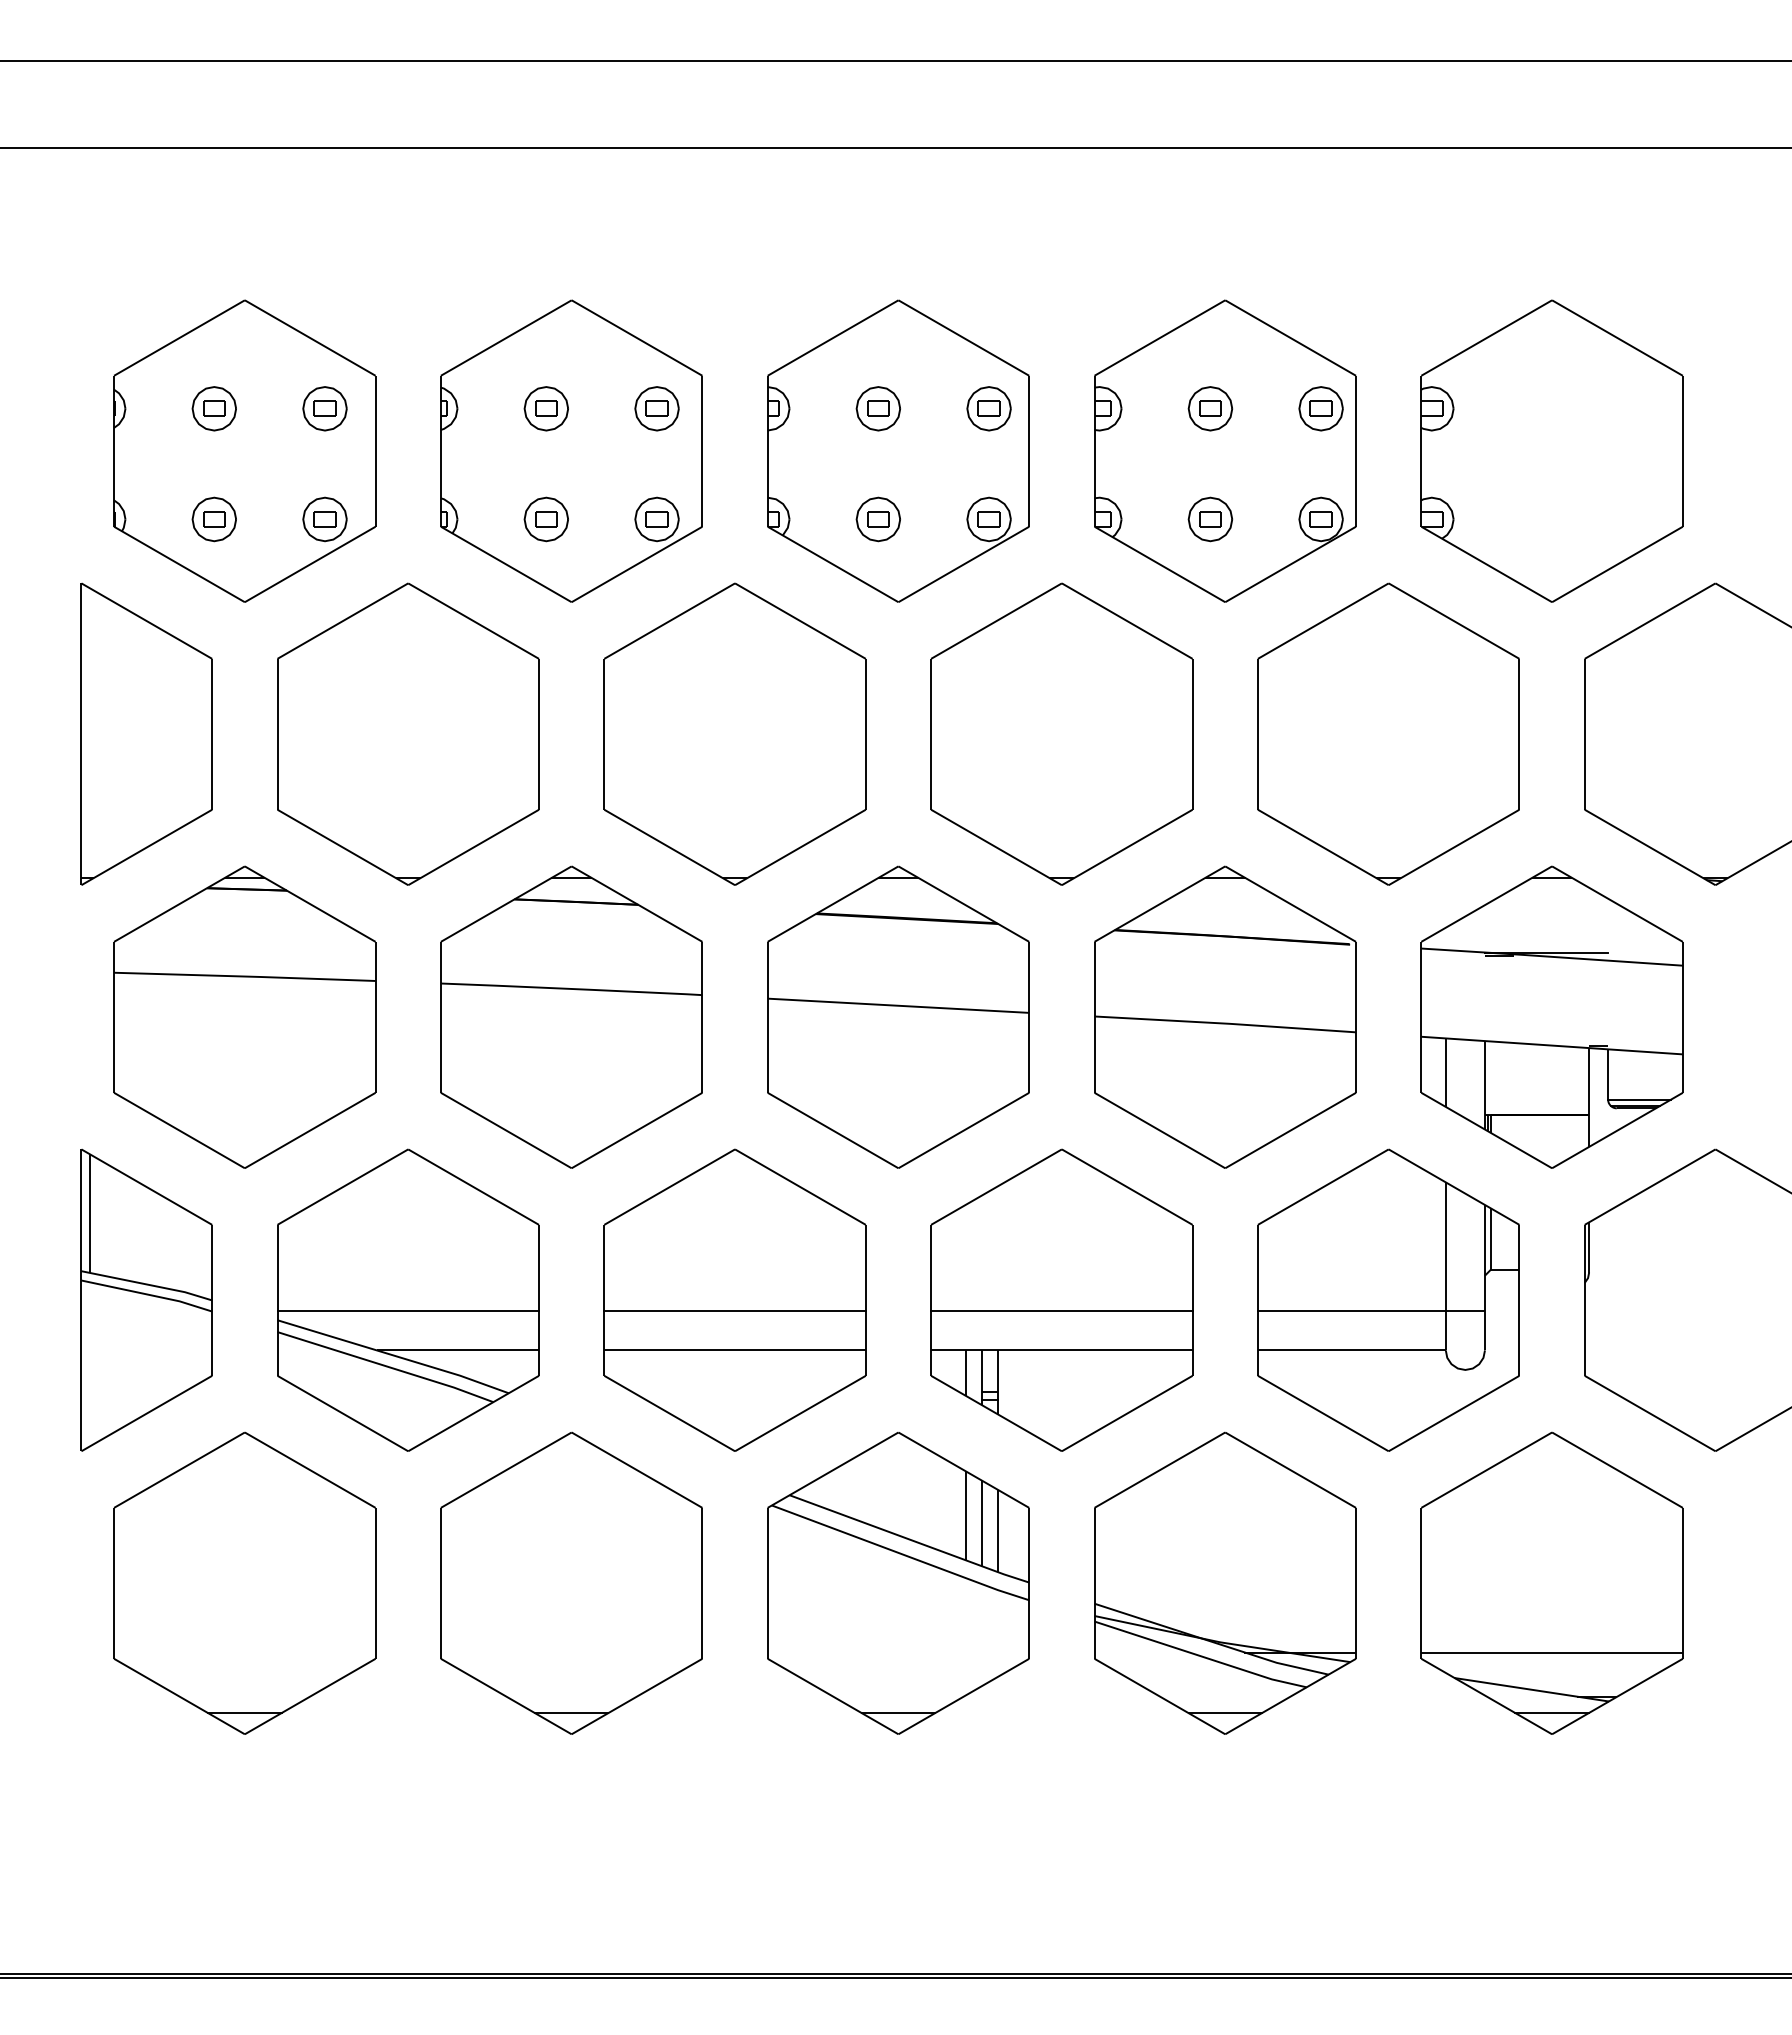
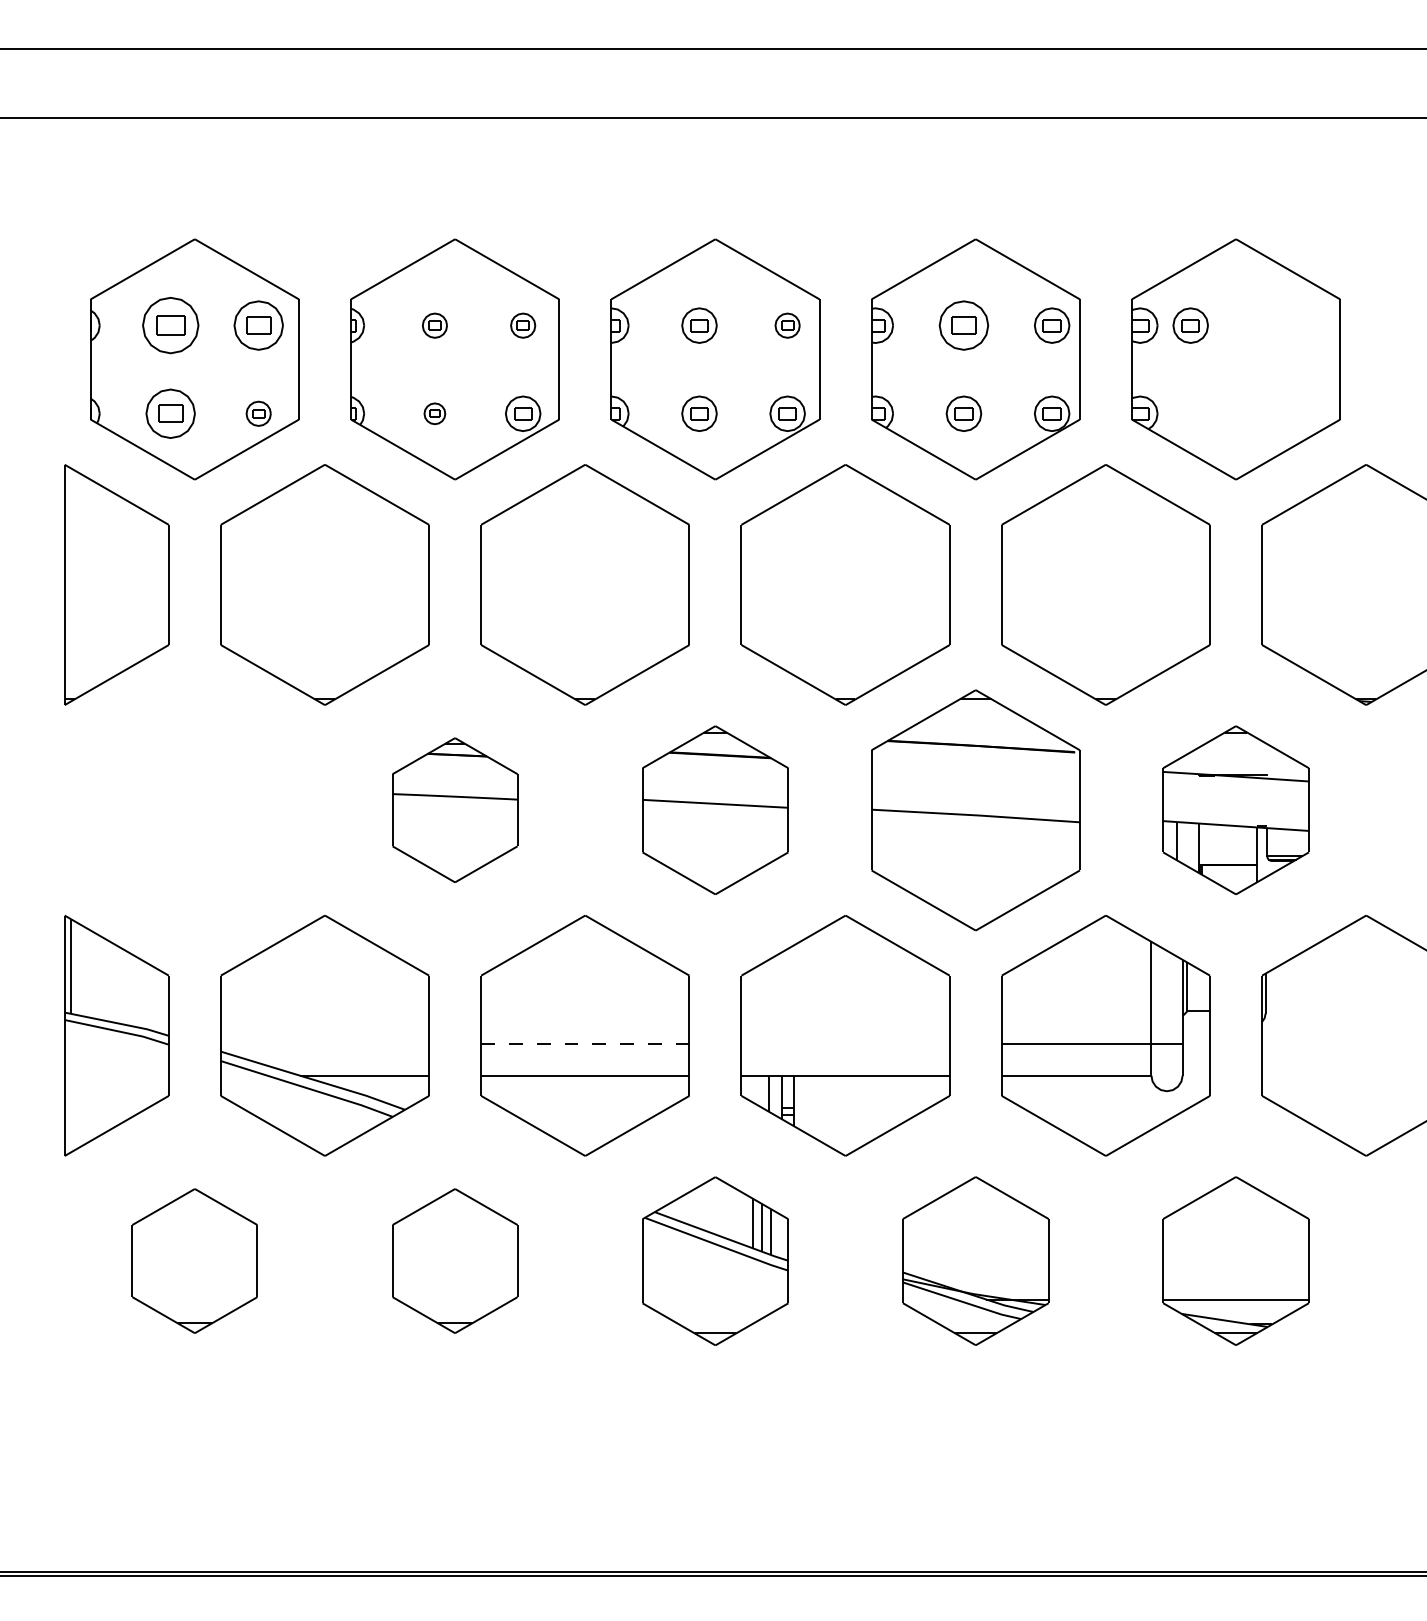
part: (213, 408) -> (169, 325), size x1.6
part: (324, 408) -> (258, 325), size x1.4
part: (545, 408) -> (434, 325), size x0.7
part: (656, 408) -> (522, 325), size x0.7
part: (988, 408) -> (787, 325), size x0.7
part: (1210, 408) -> (963, 325), size x1.4
part: (1494, 408) -> (1190, 325), added
part: (213, 519) -> (169, 413), size x1.4
part: (324, 519) -> (258, 413), size x0.7
part: (545, 519) -> (434, 413), size x0.6
part: (244, 1016) -> (194, 809), removed
part: (571, 1016) -> (455, 809), size x0.6
part: (898, 1016) -> (715, 809), size x0.7
part: (1551, 1016) -> (1235, 809), size x0.7
line: (408, 1311) -> (325, 1044), removed
line: (735, 1311) -> (585, 1044), solid -> dashed
line: (1061, 1311) -> (845, 1044), removed
part: (244, 1582) -> (194, 1260), size x0.6
part: (571, 1582) -> (455, 1260), size x0.6
part: (1225, 1582) -> (975, 1260), size x0.7
part: (1551, 1582) -> (1235, 1260), size x0.7
part: (898, 1583) -> (715, 1261), size x0.7

